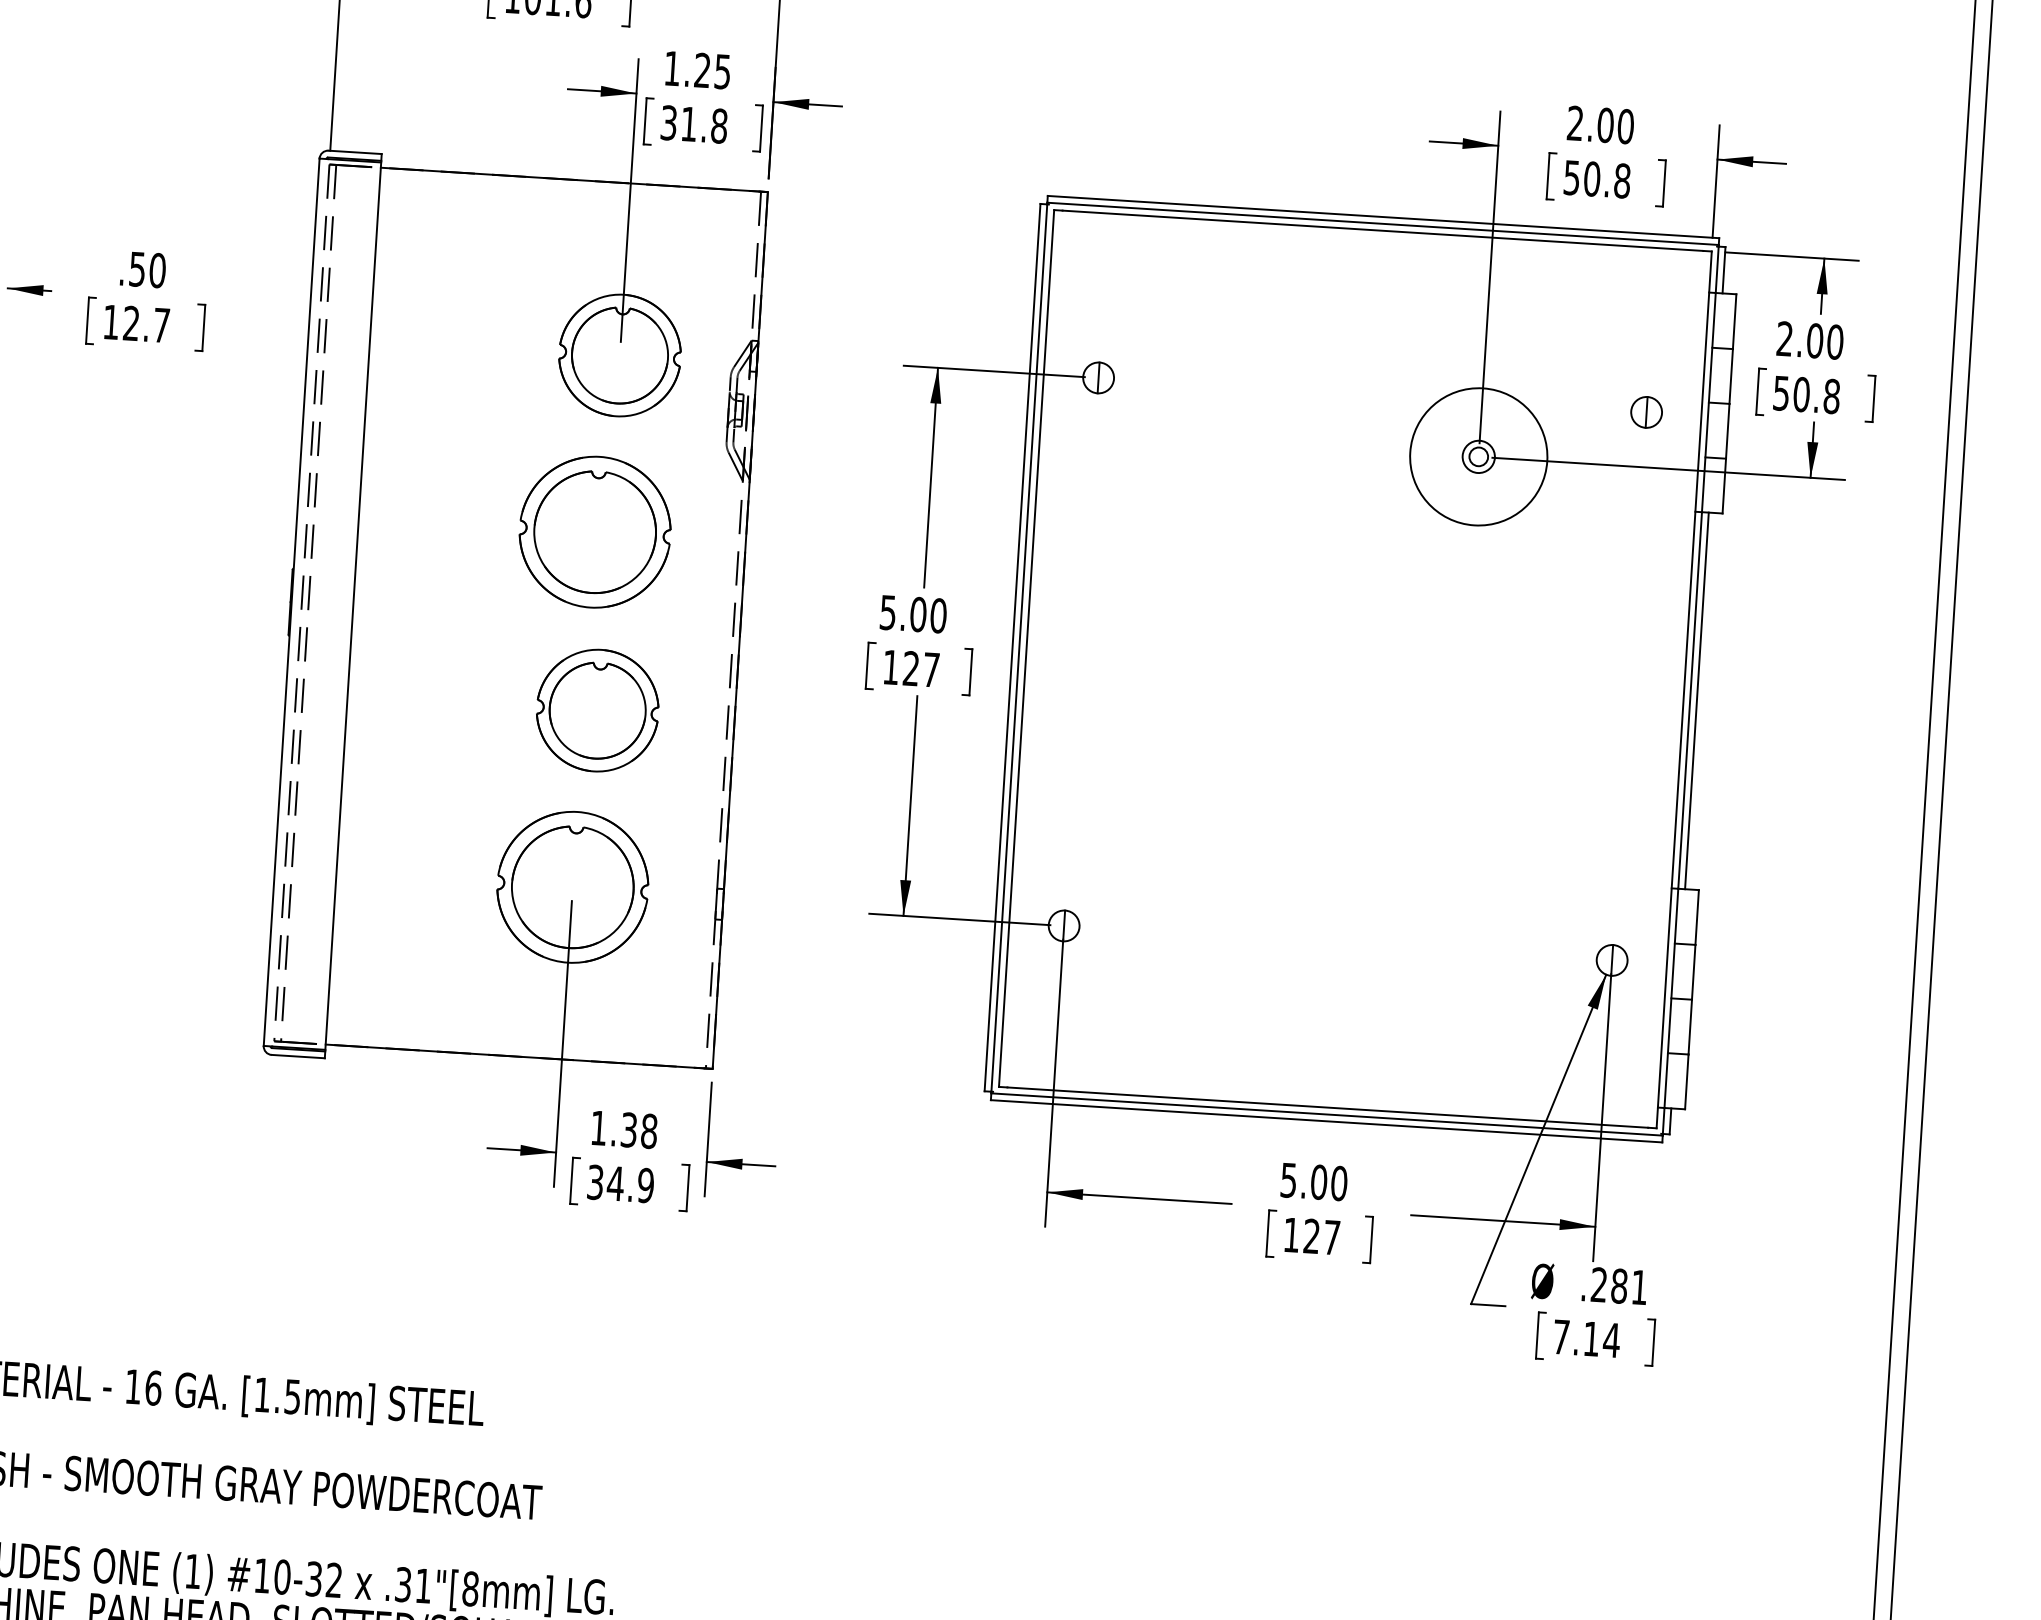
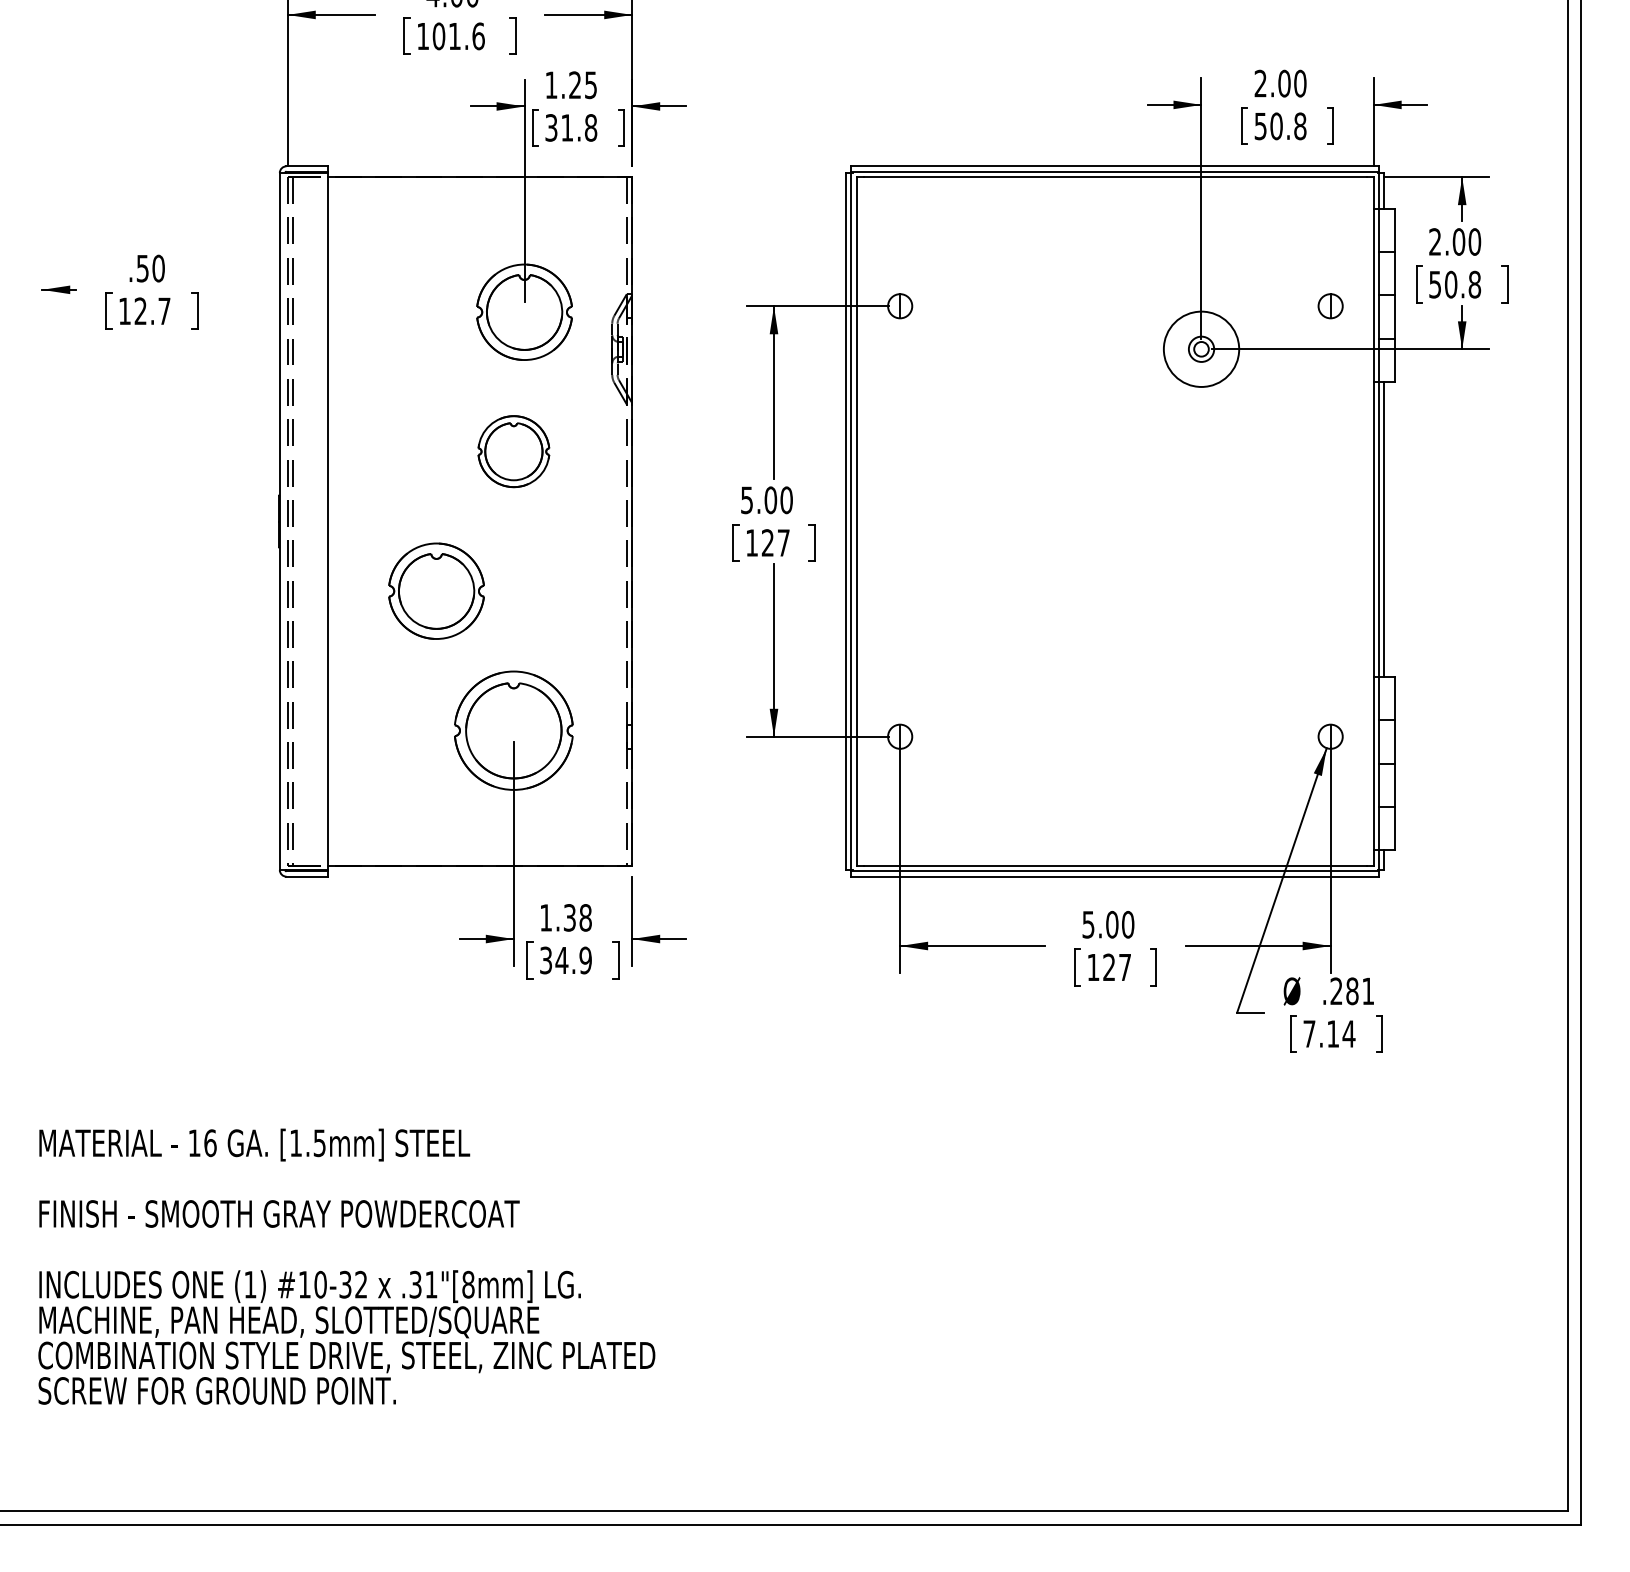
circle: (1478, 457) -> (1201, 349), size x0.7
part: (594, 531) -> (513, 451), size x0.6
part: (597, 709) -> (436, 590), moved

